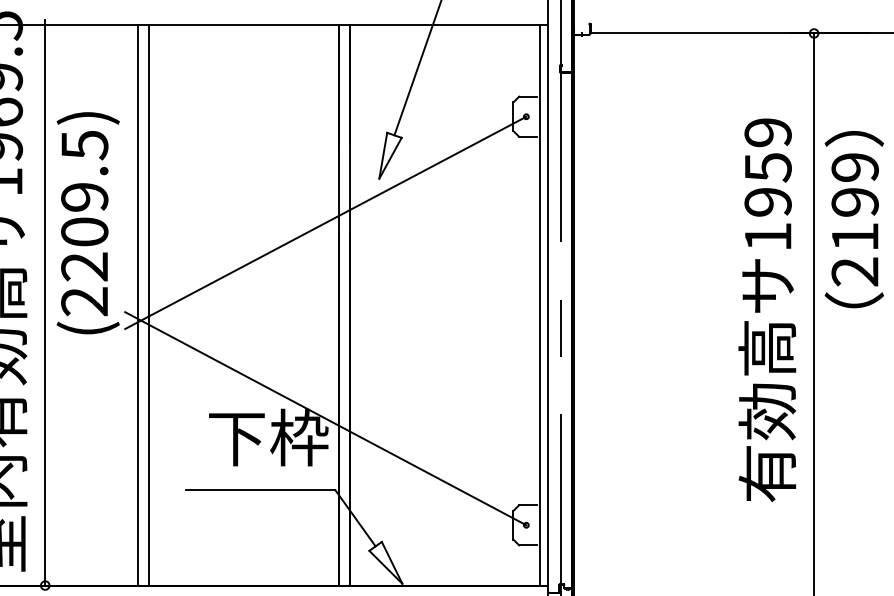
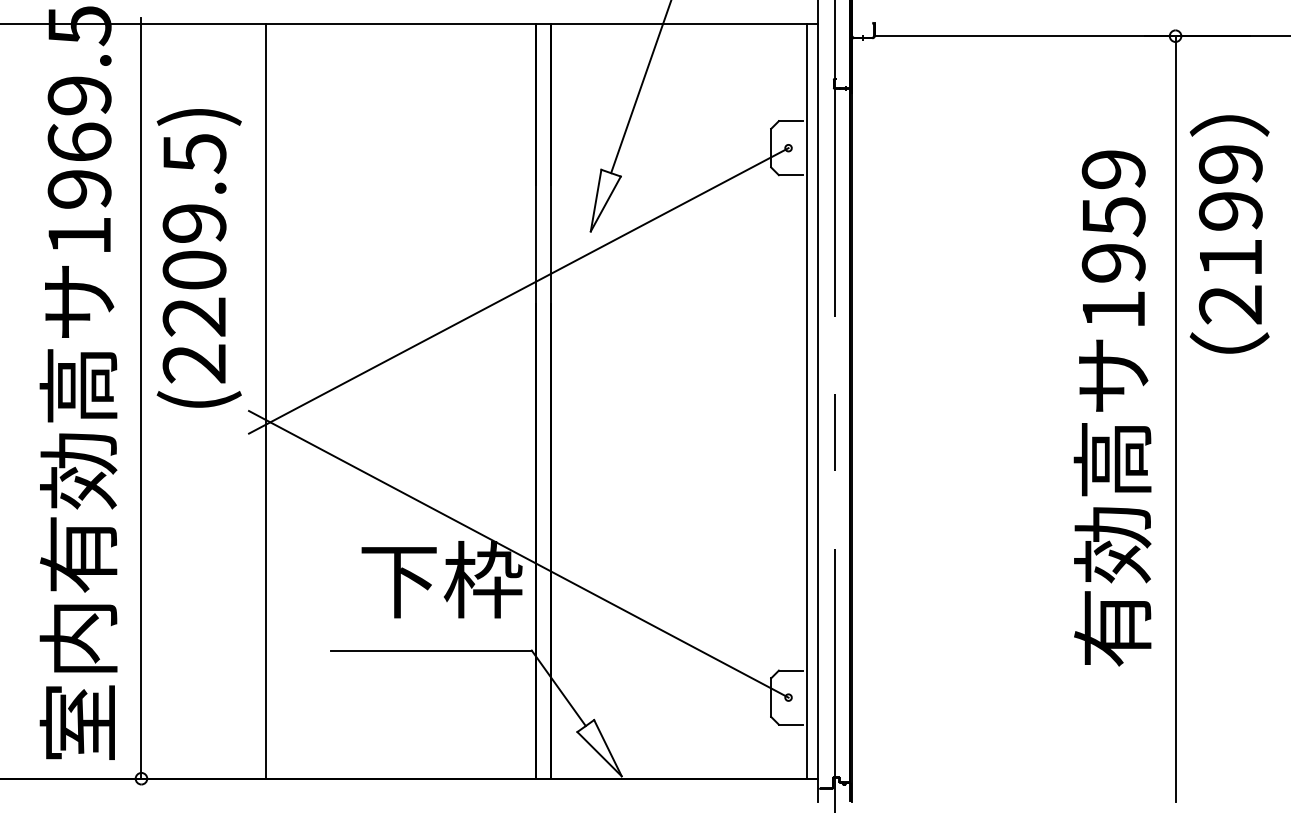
text: (854, 219) -> (1229, 234), moved
text: (87, 223) -> (198, 258), moved
line: (148, 305) -> (280, 401), removed

